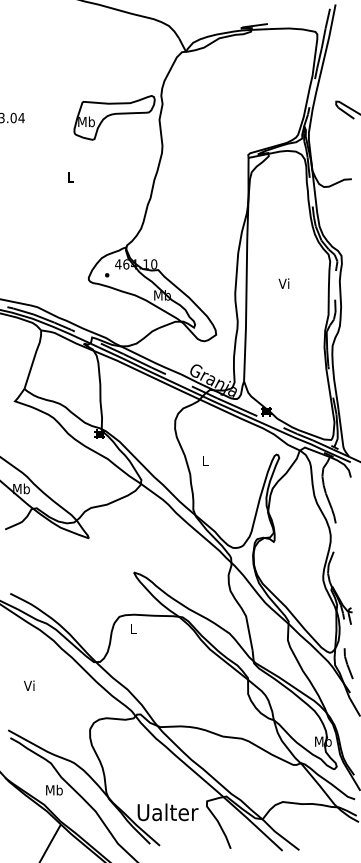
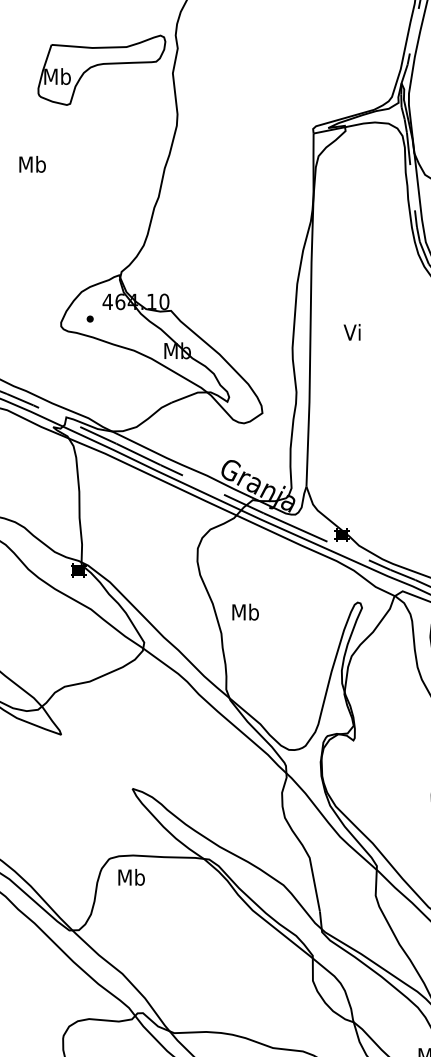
text: (70, 177) -> (32, 164), L -> Mb
text: (283, 283) -> (351, 332), moved
text: (205, 460) -> (245, 611), L -> Mb
text: (133, 628) -> (131, 877), L -> Mb

